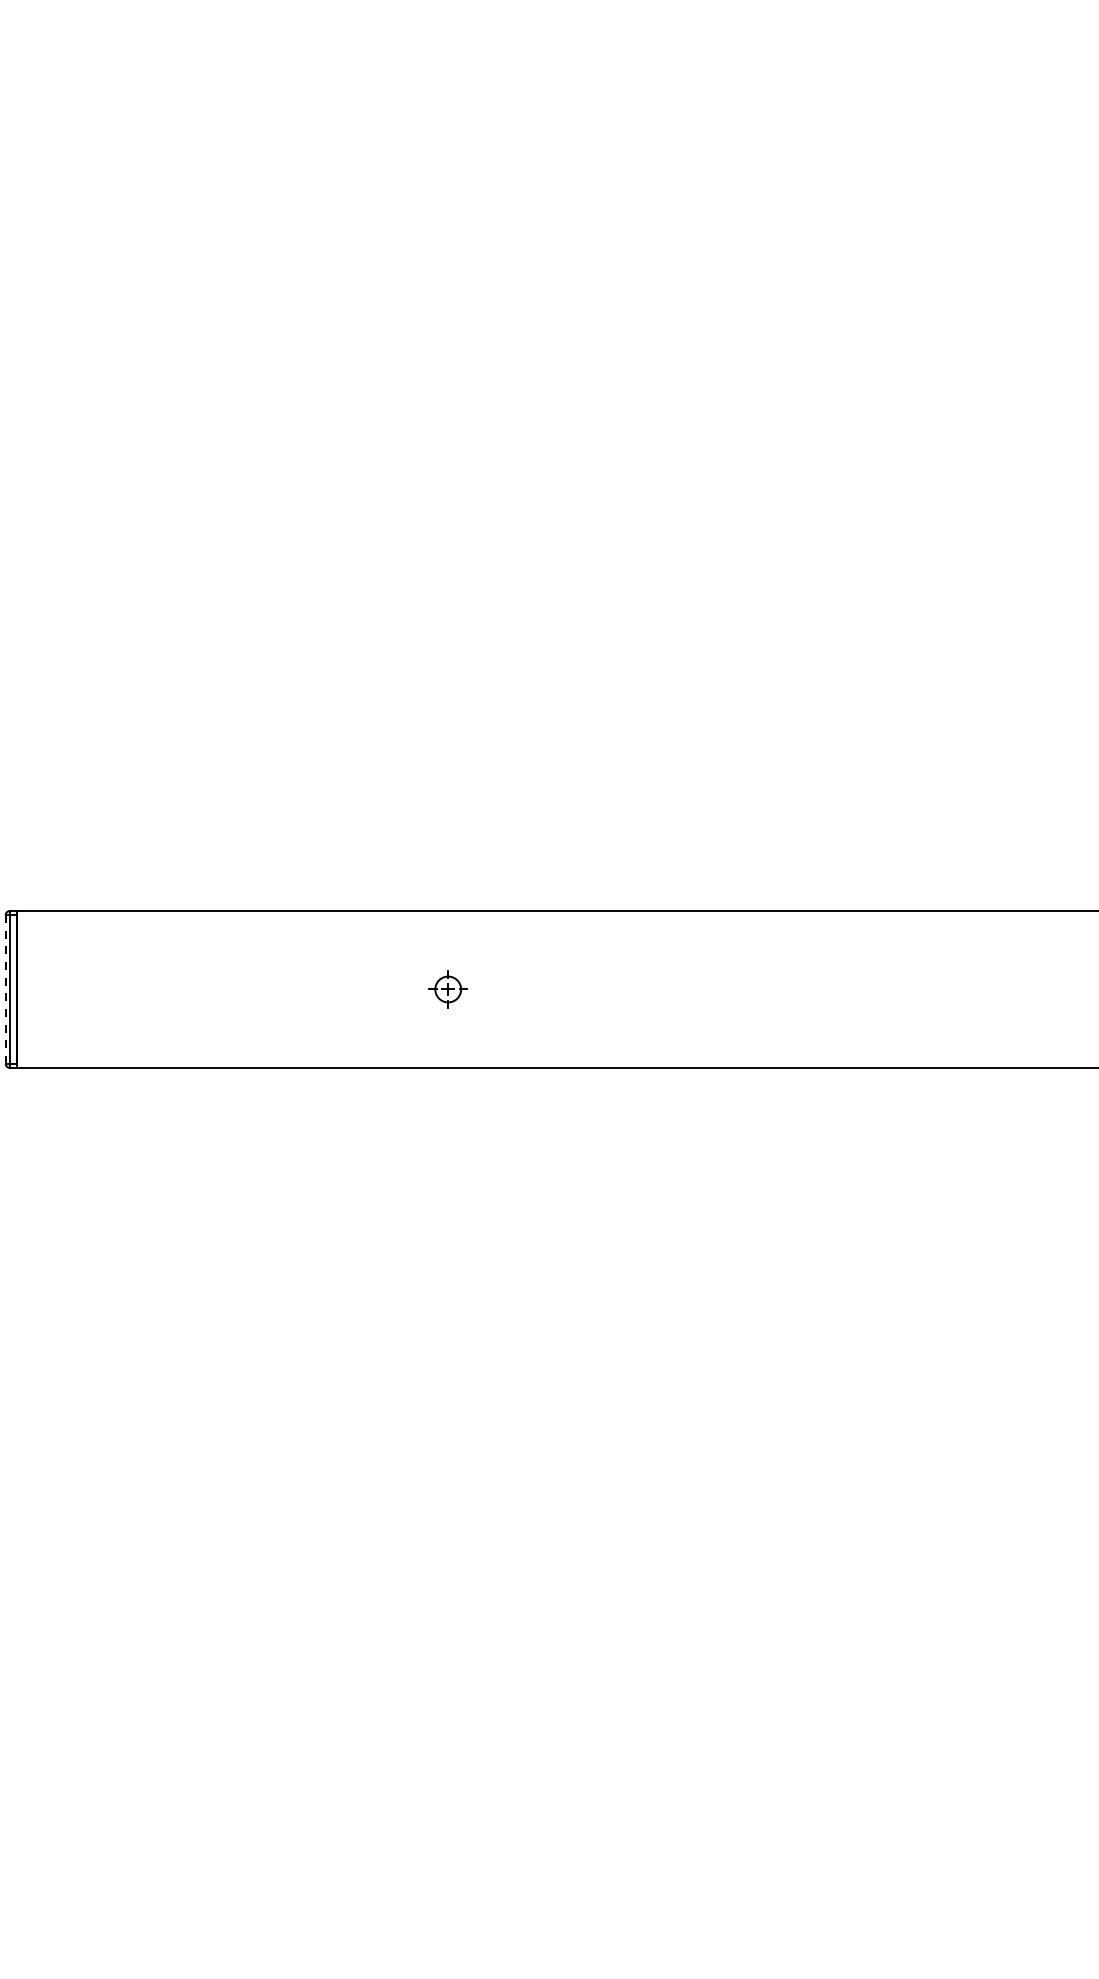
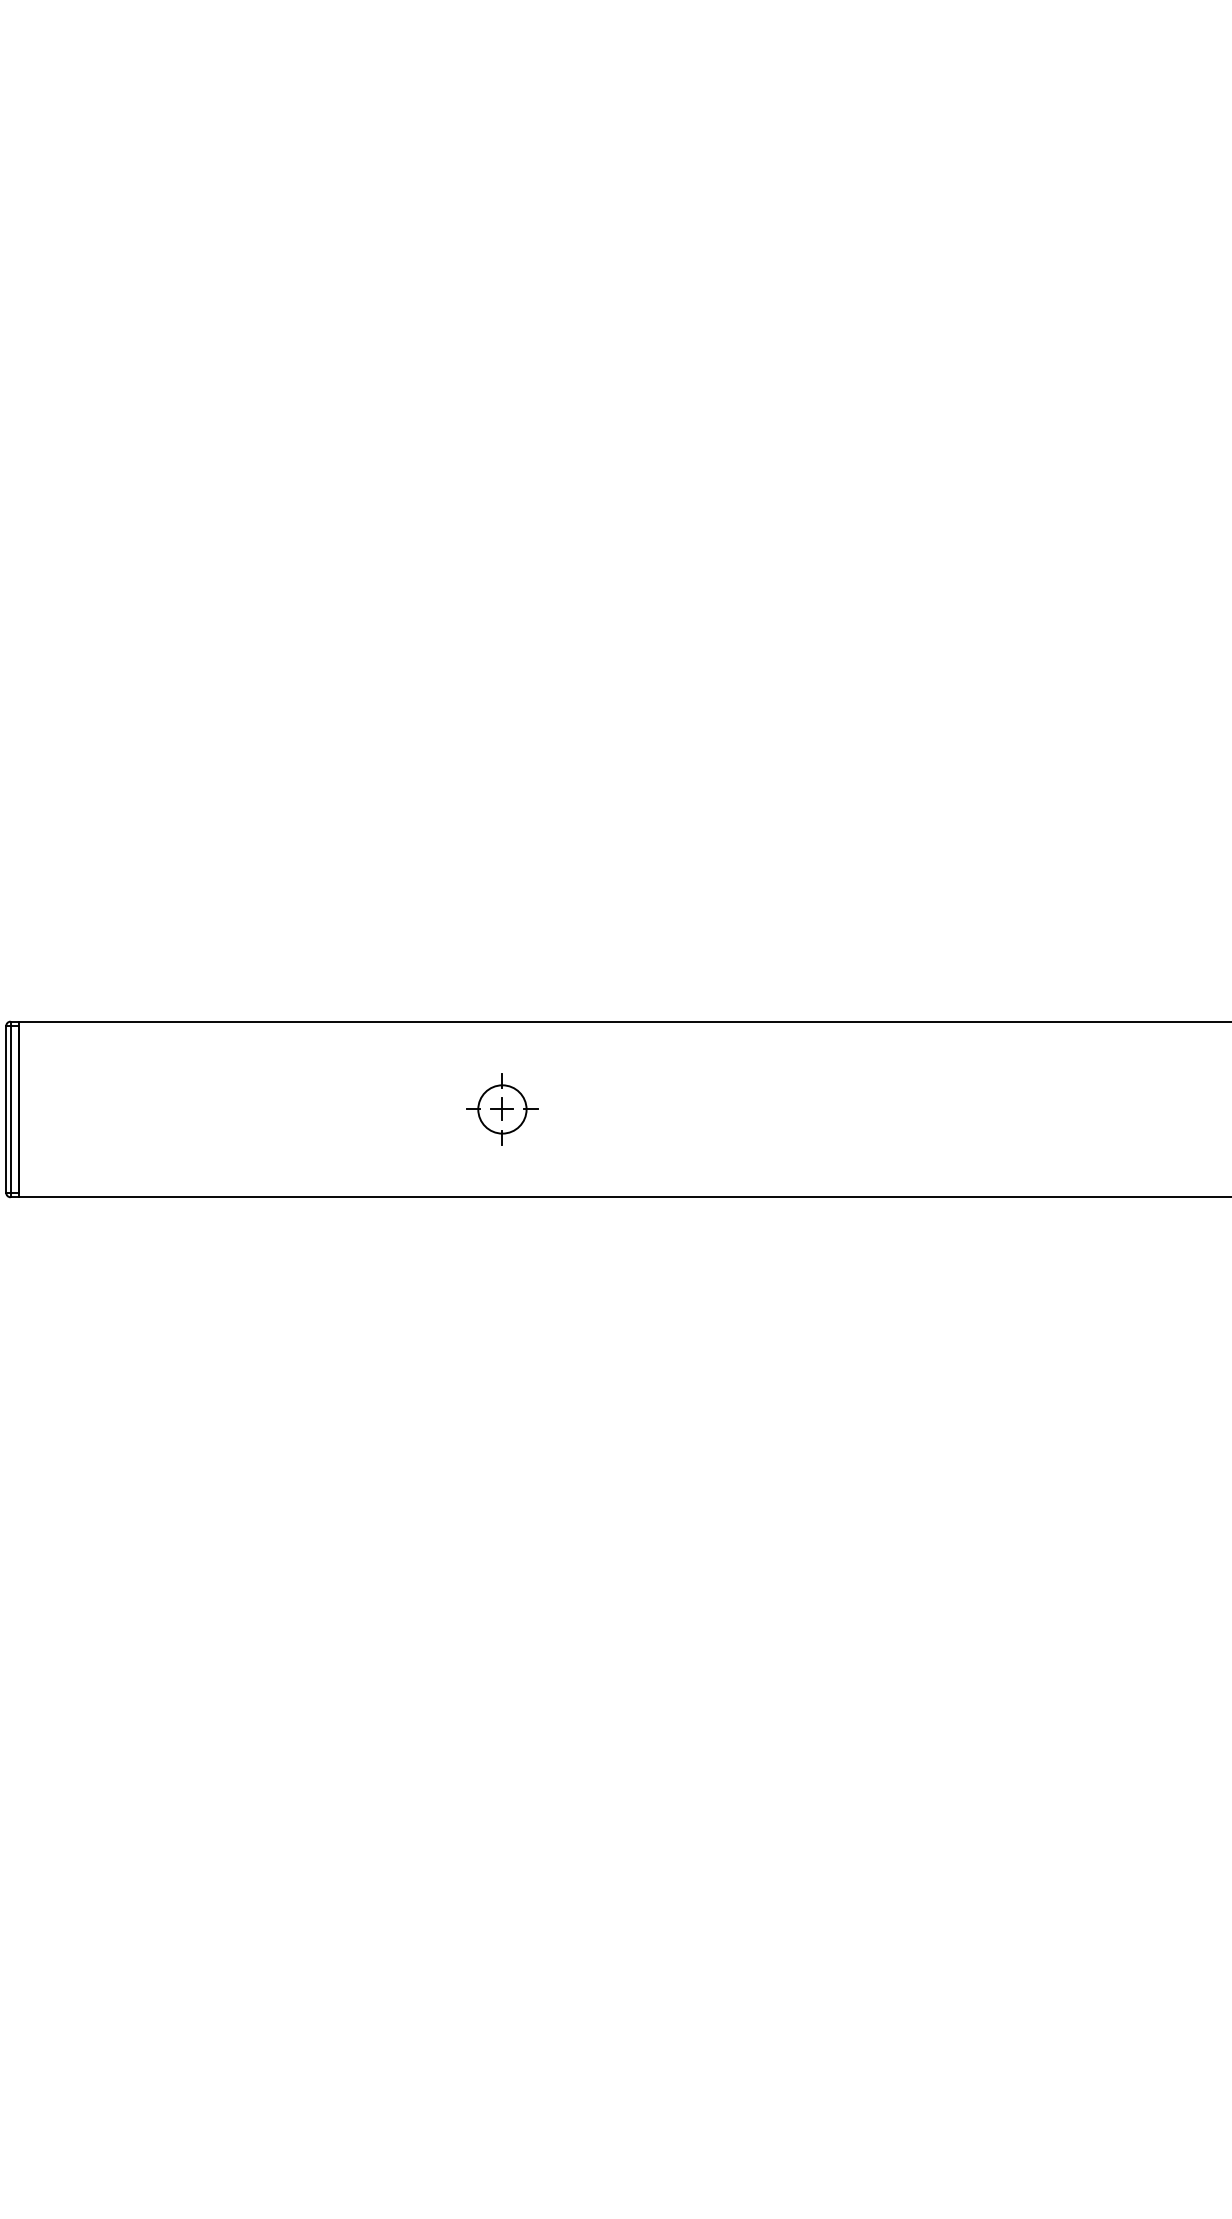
line: (5, 988) -> (6, 1108), dashed -> solid
part: (448, 989) -> (502, 1109), size x1.67

